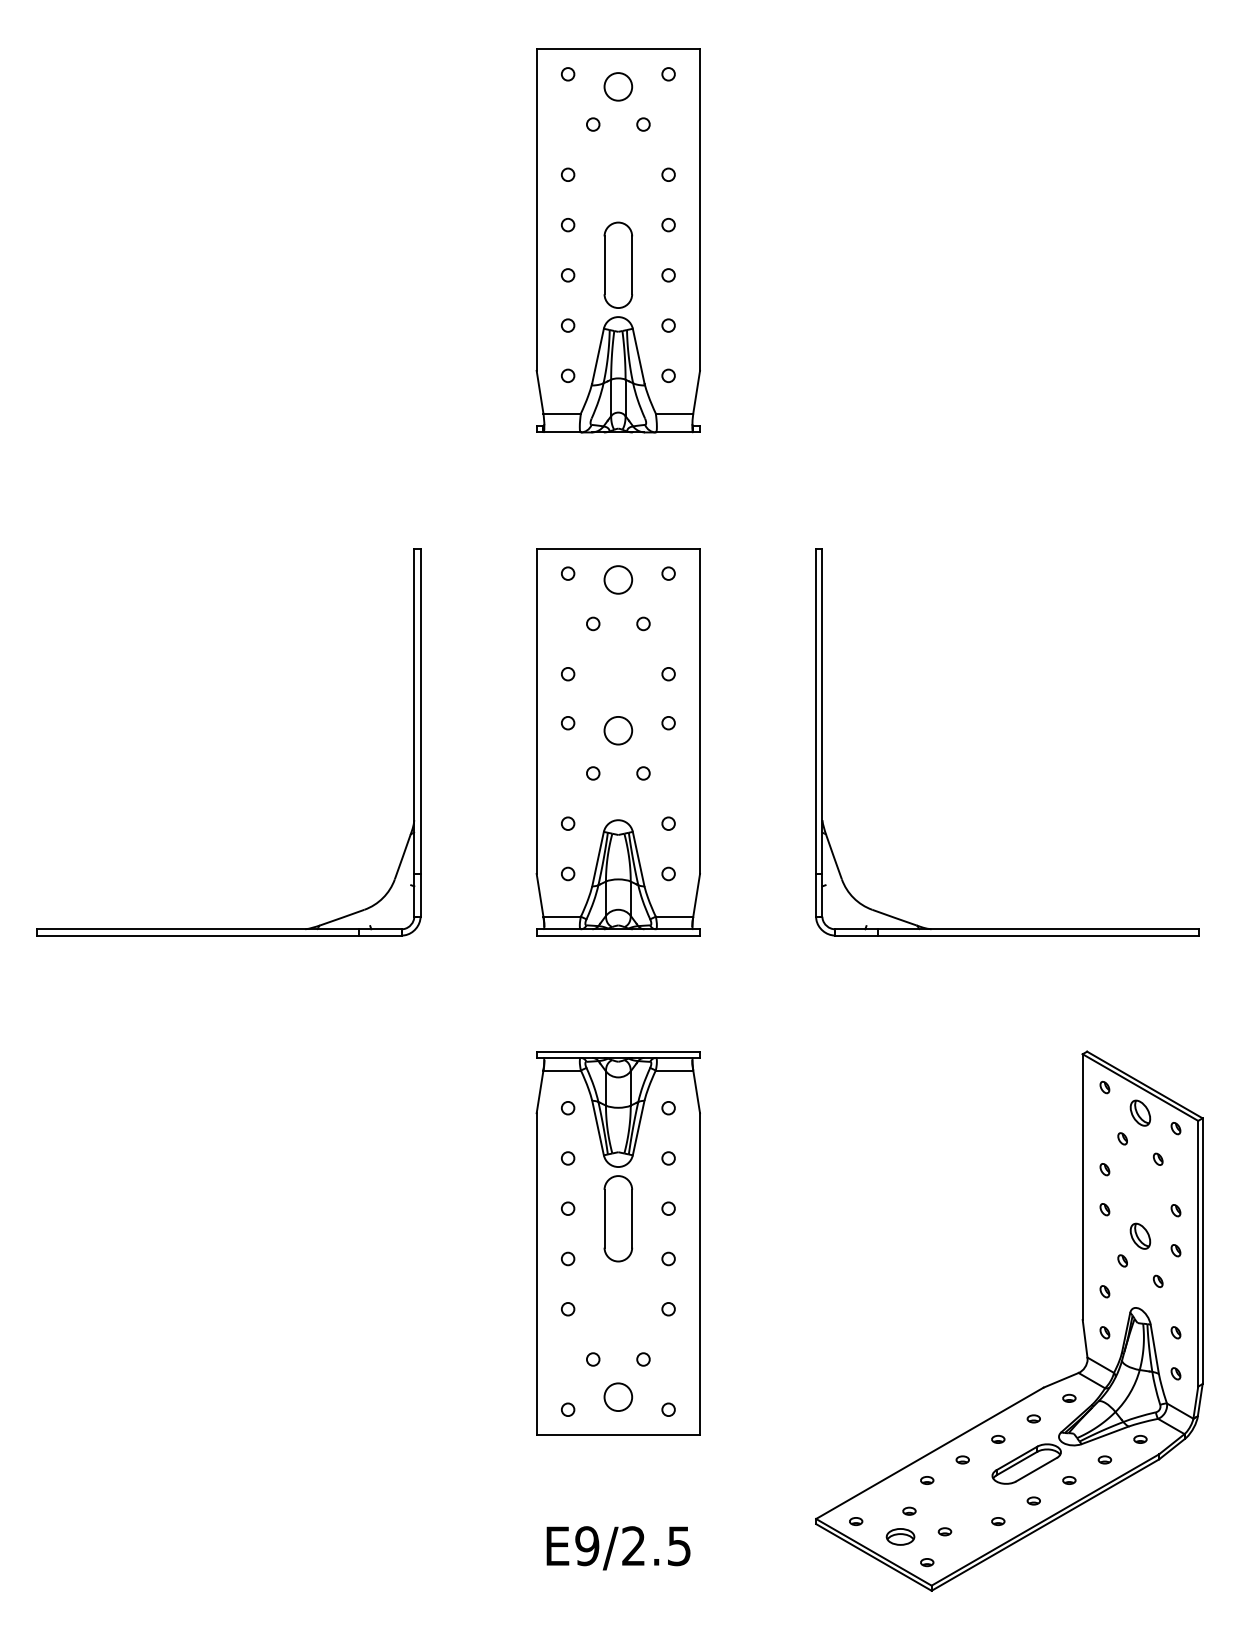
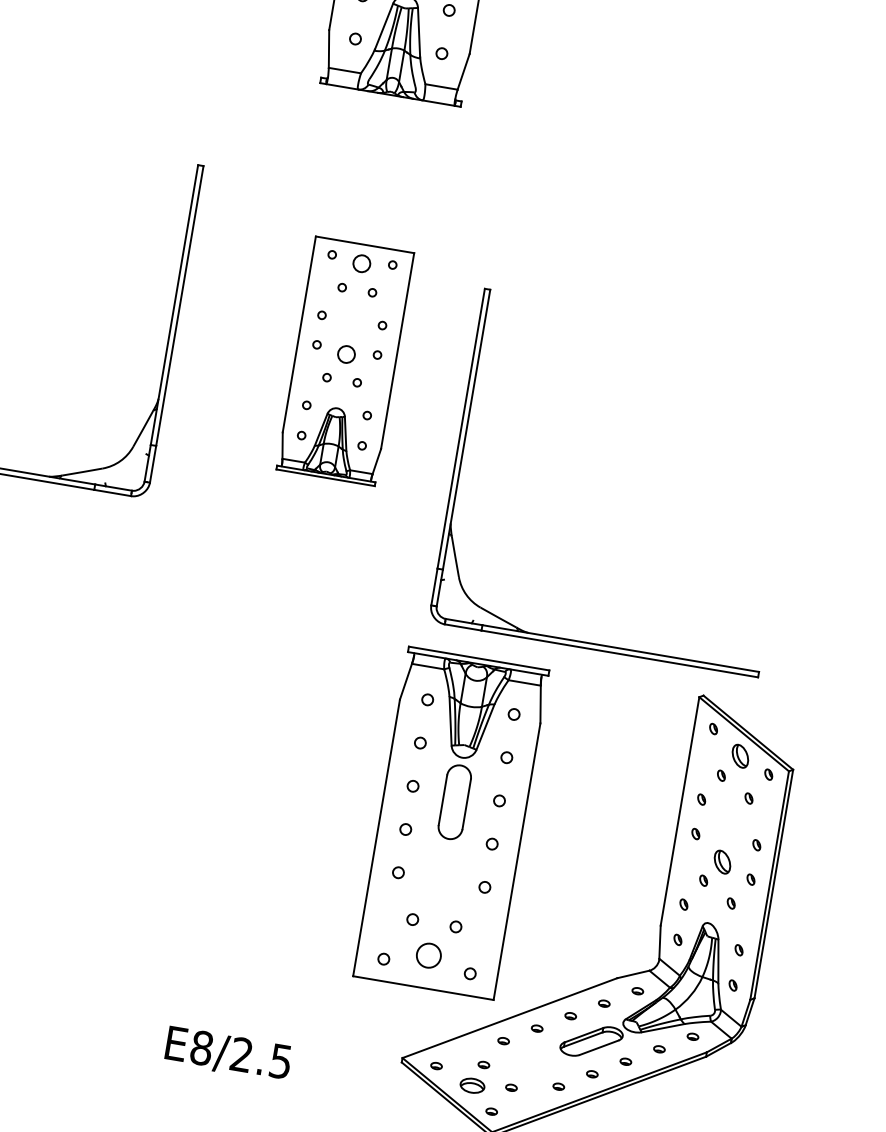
part: (617, 742) -> (344, 361), size x0.7
part: (822, 742) -> (462, 456), moved
part: (617, 1243) -> (450, 823), moved
text: (587, 1546) -> (201, 1048), E9/2.5 -> E8/2.5

